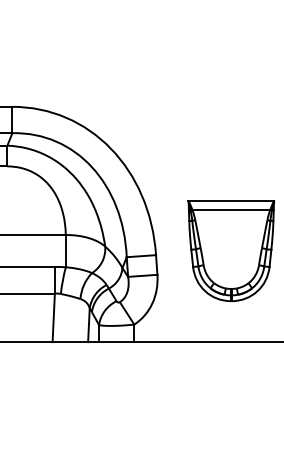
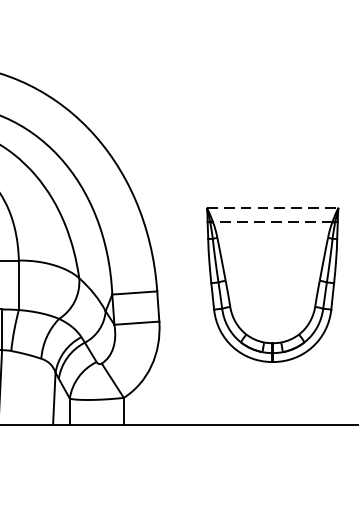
line: (231, 200) -> (272, 207), solid -> dashed
line: (231, 209) -> (272, 221), solid -> dashed

